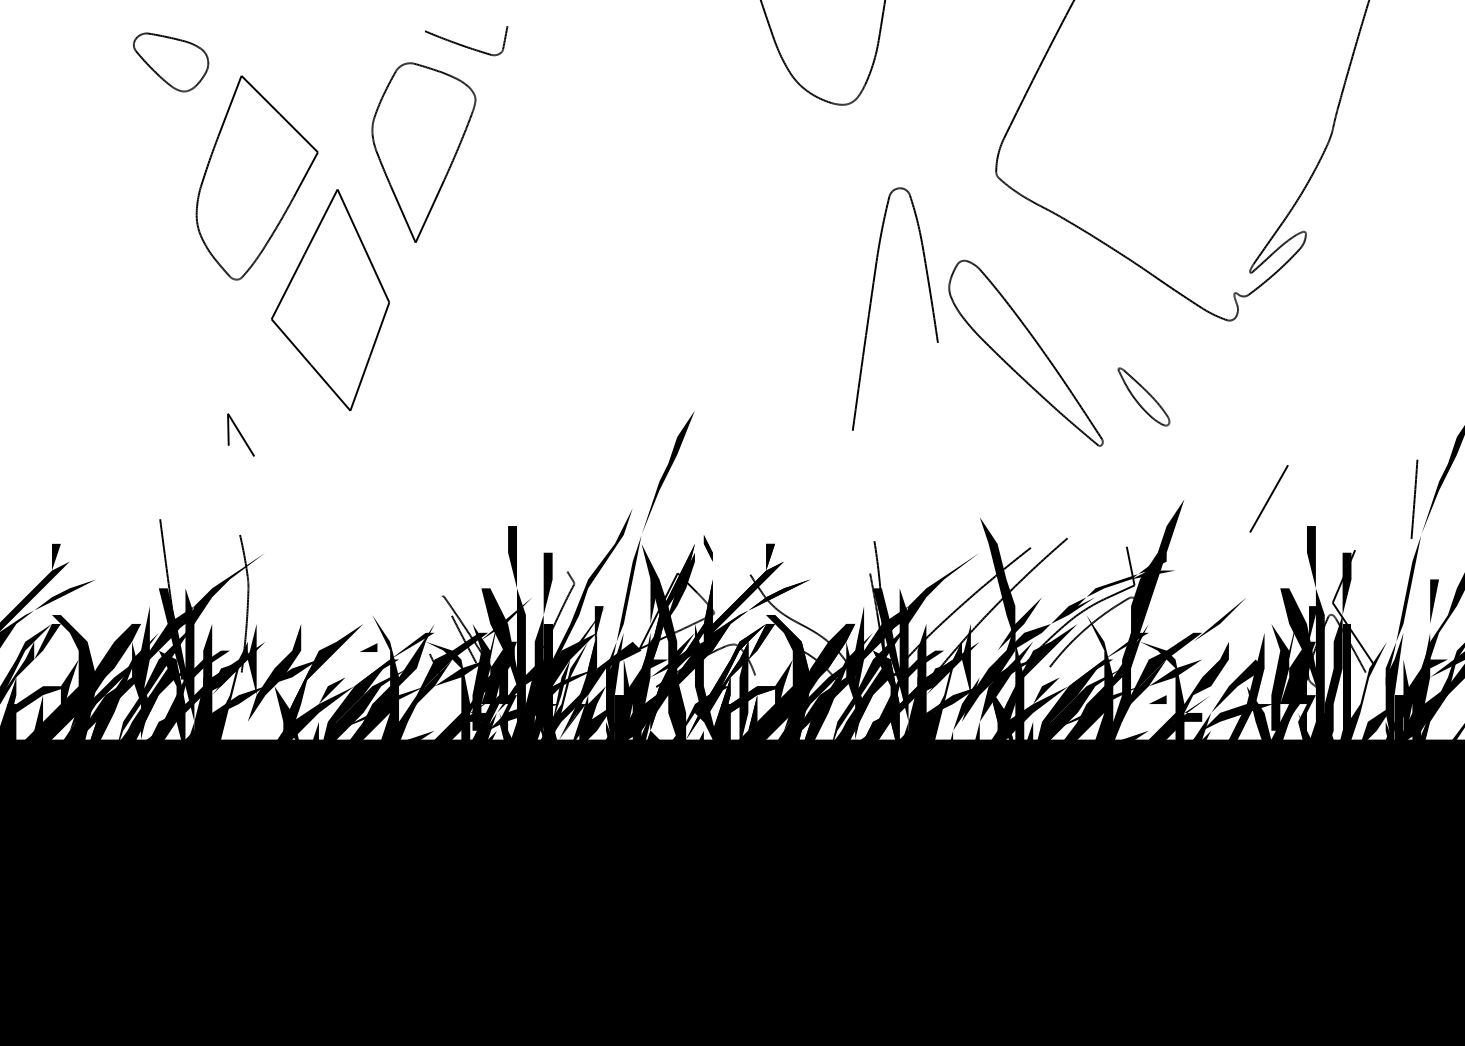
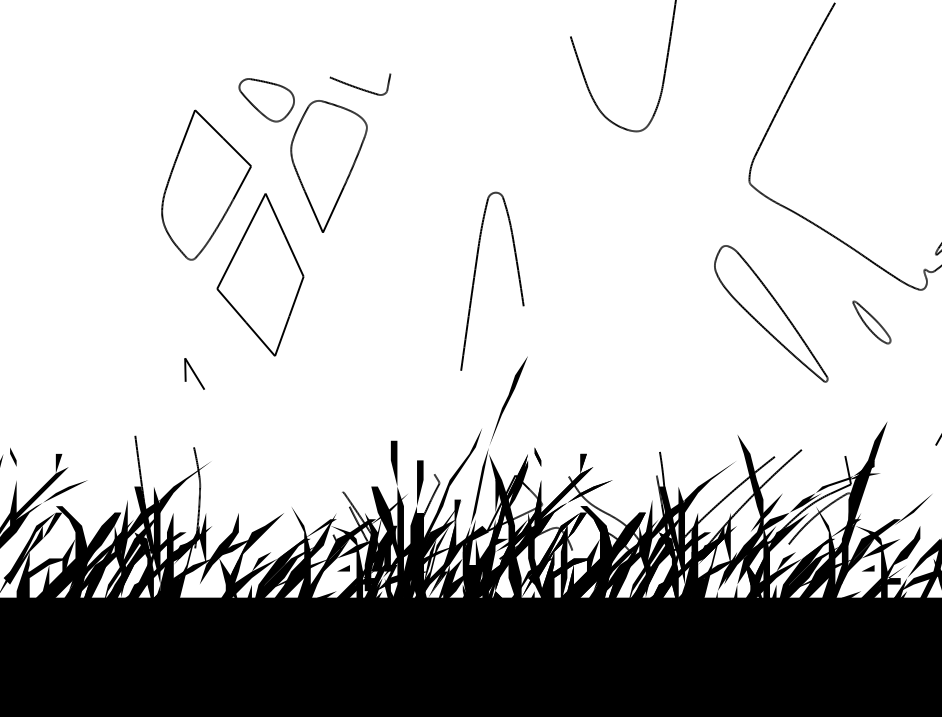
part: (171, 62) -> (267, 100), moved
part: (871, 305) -> (474, 278), moved
part: (1143, 396) -> (871, 322), moved
part: (368, 647) -> (343, 568), moved

